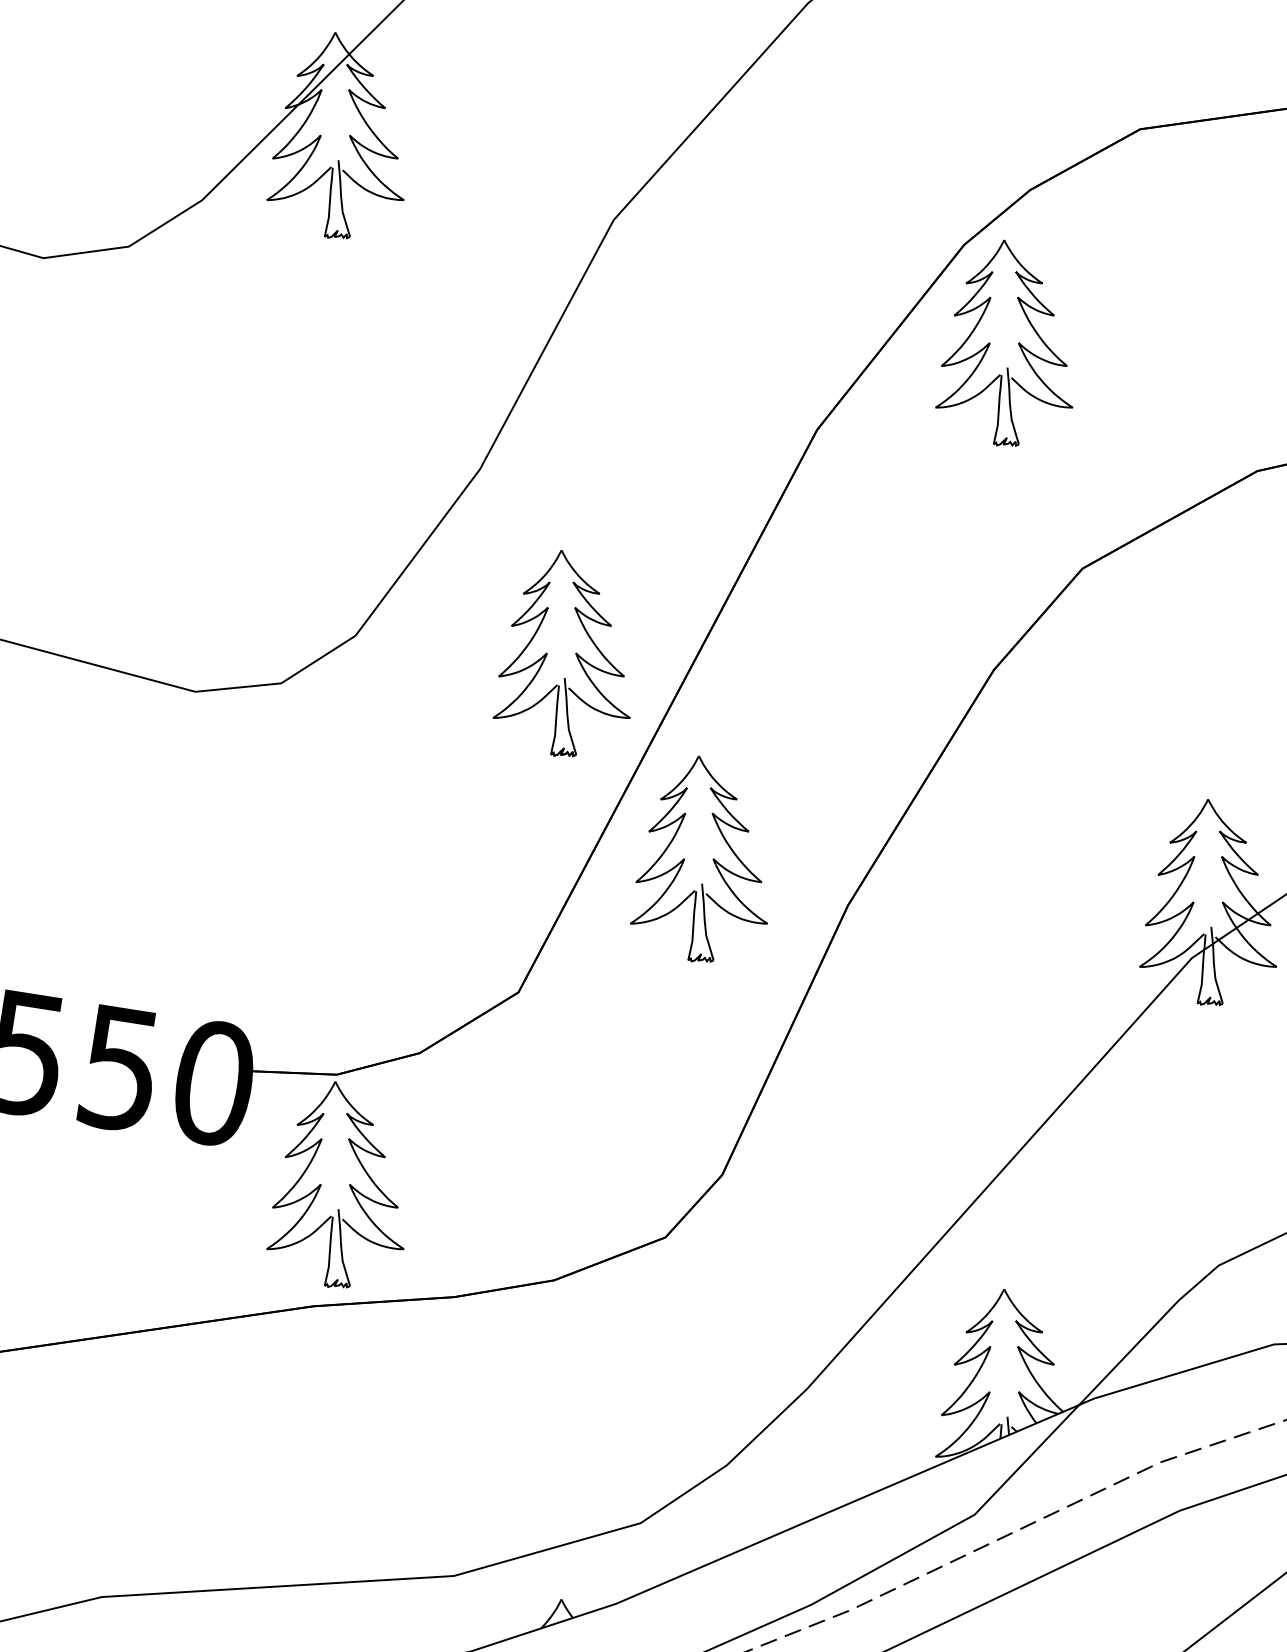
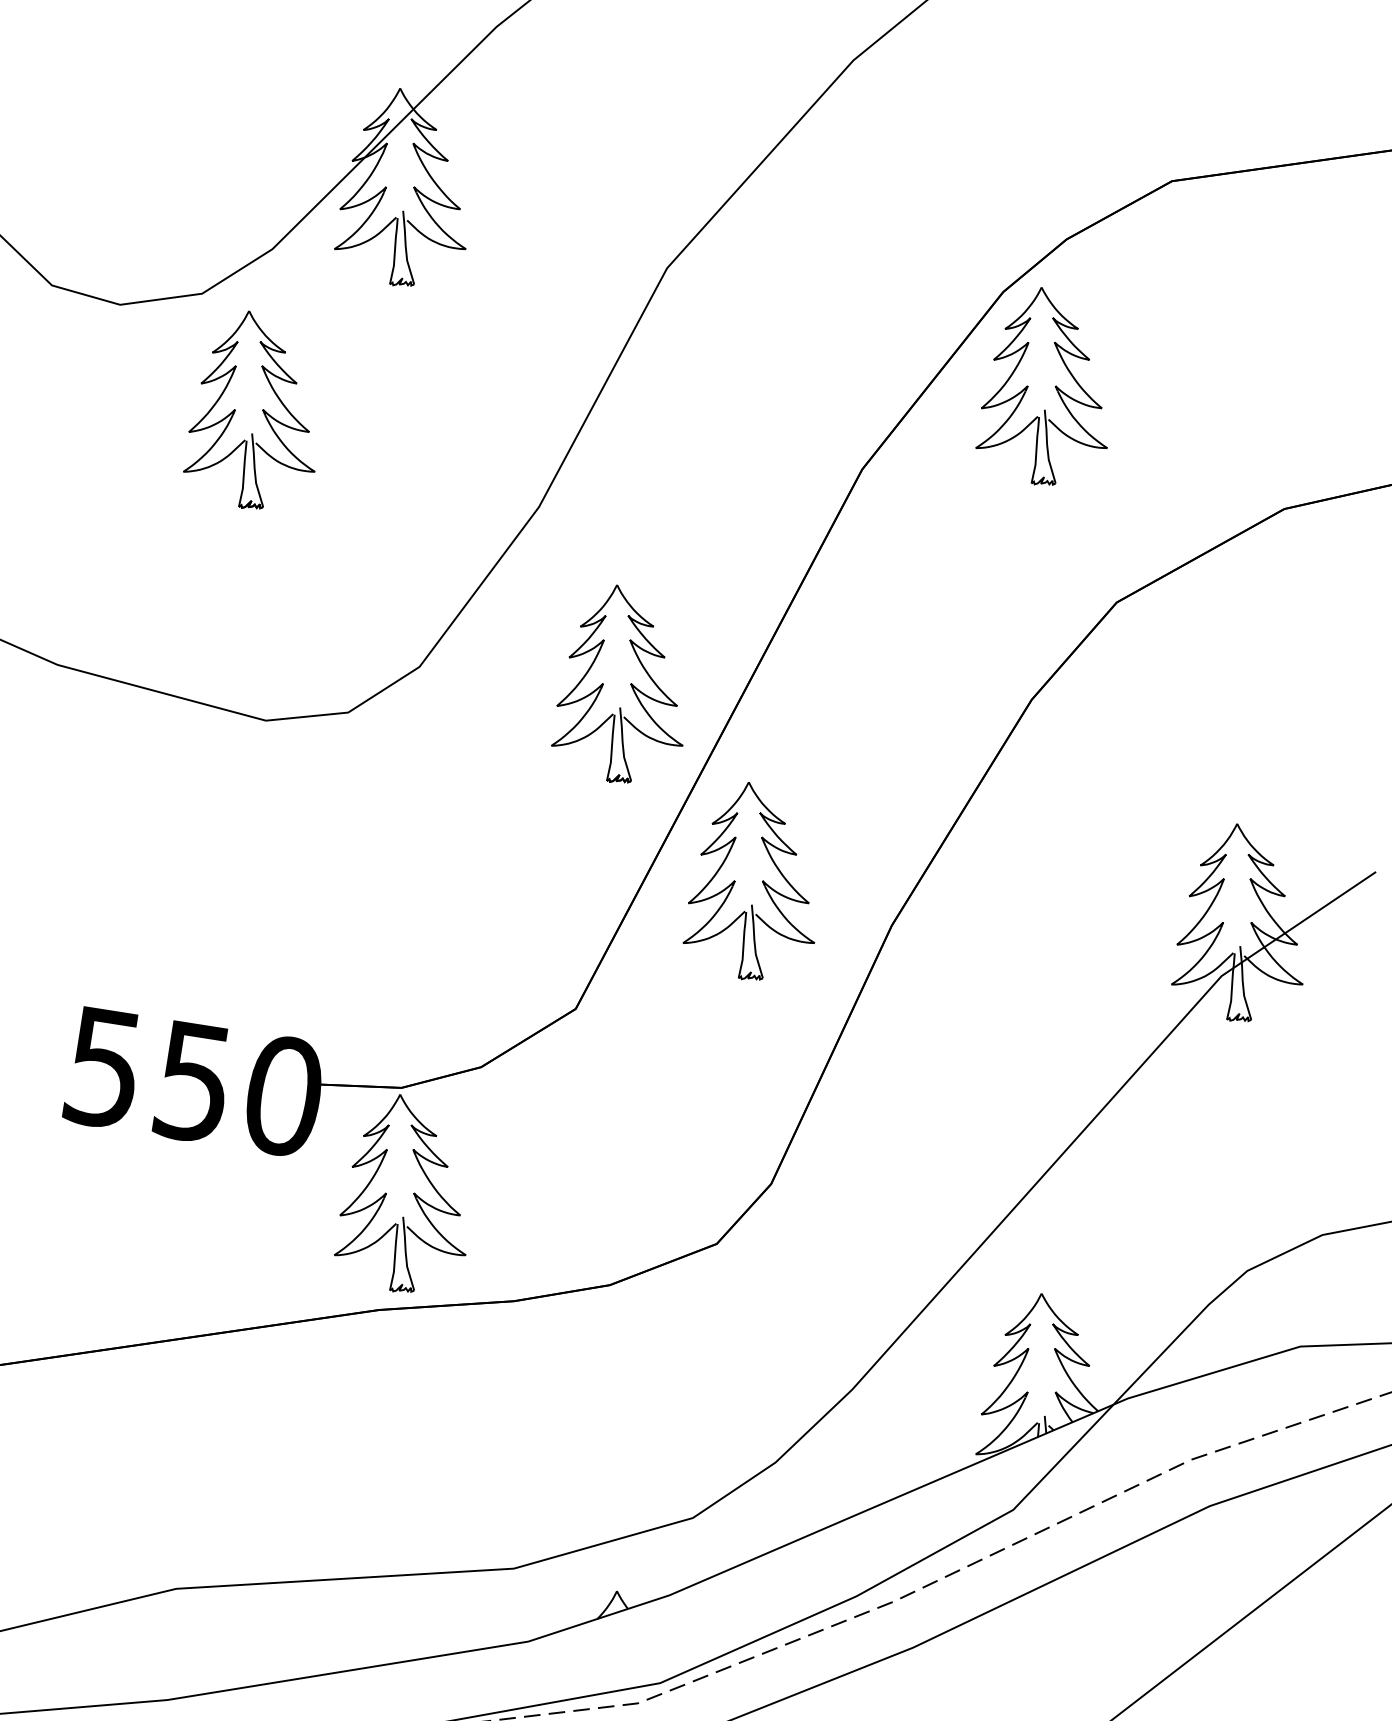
part: (178, 367) -> (249, 409), added

